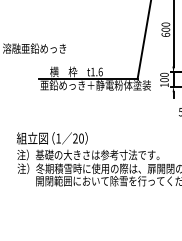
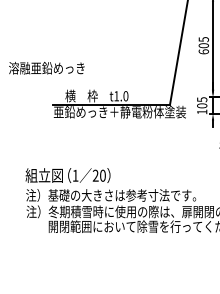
text: (165, 24) -> (203, 39), 600 -> 605
text: (100, 71) -> (125, 95), t1.6 -> t1.0
text: (164, 74) -> (202, 99), 100 -> 105

